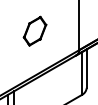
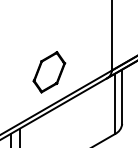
part: (34, 30) -> (48, 71), moved

